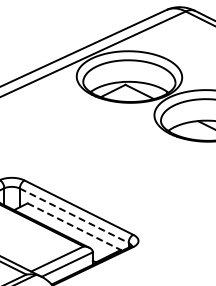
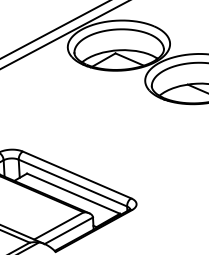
line: (74, 215) -> (73, 182), dashed -> solid
line: (74, 226) -> (73, 193), dashed -> solid

